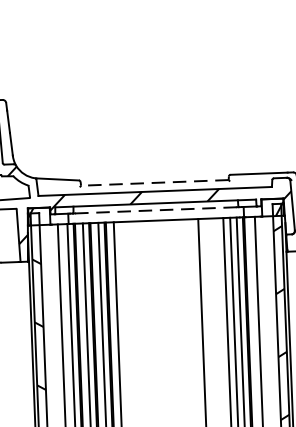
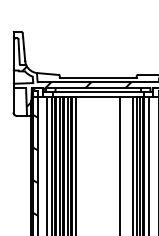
line: (153, 182) -> (97, 77), dashed -> solid
line: (156, 211) -> (98, 92), dashed -> solid

